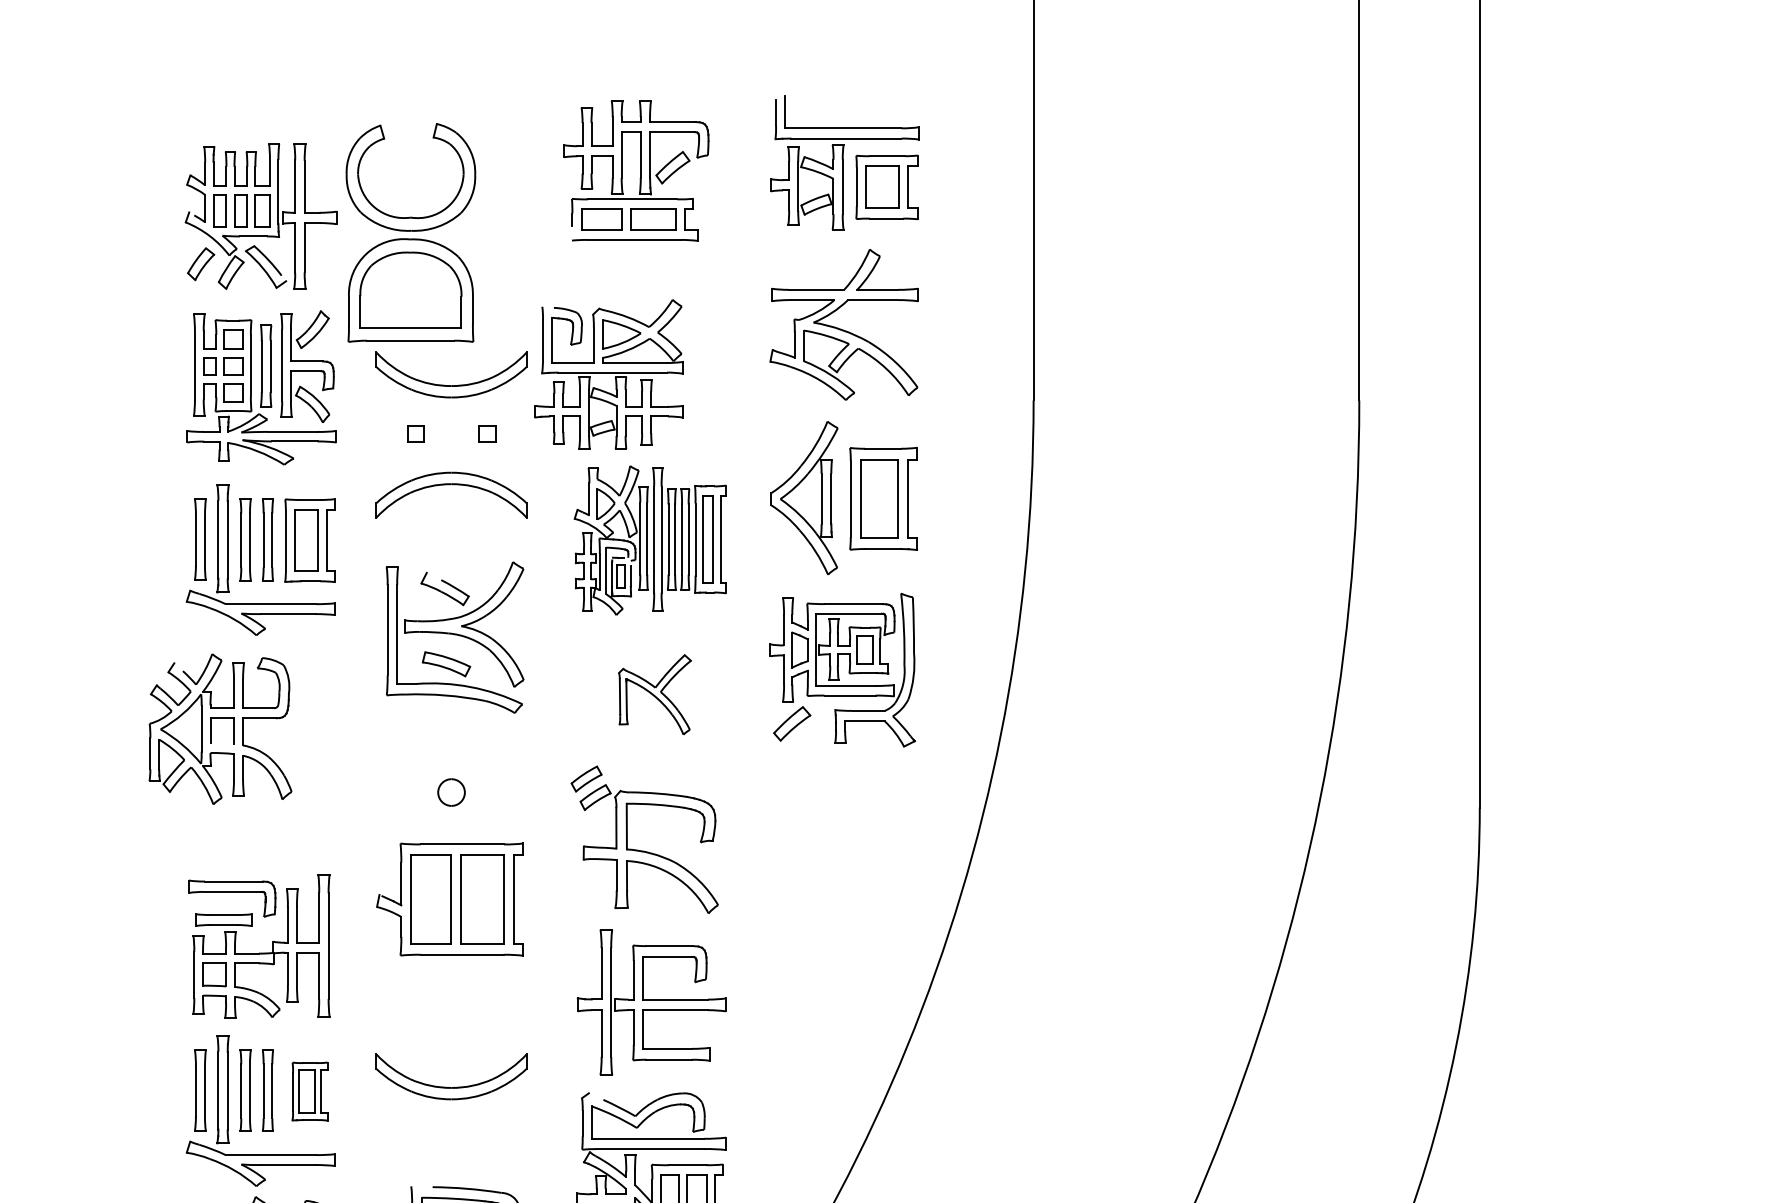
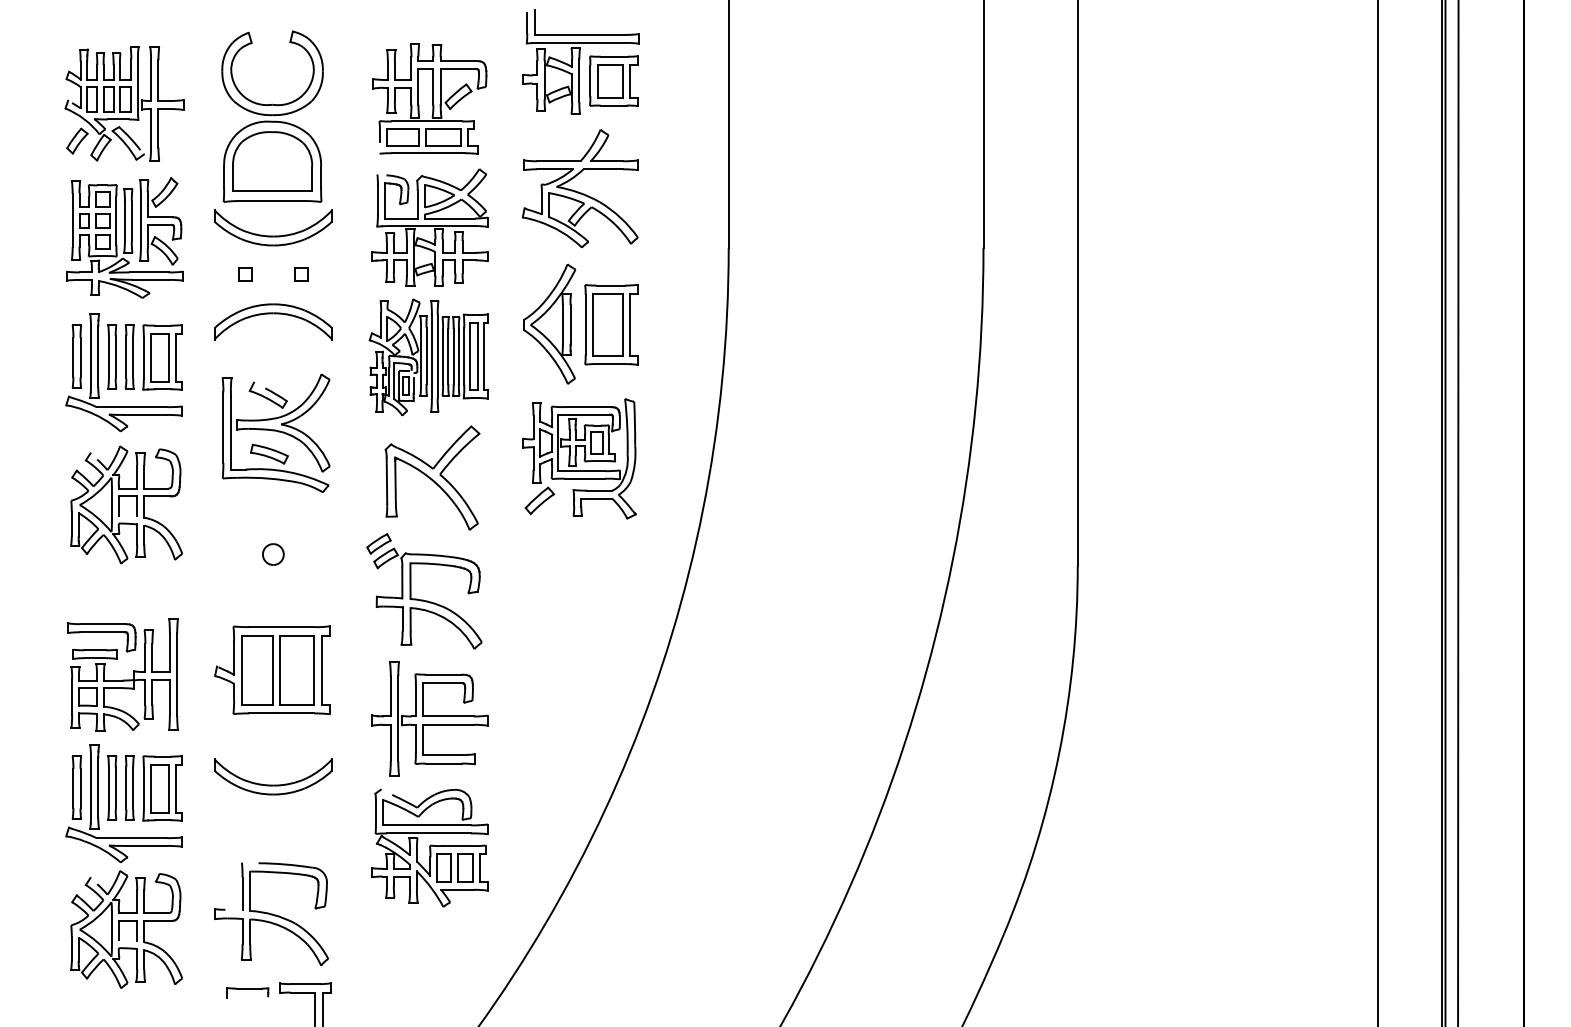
part: (635, 169) -> (429, 98), moved
part: (410, 232) -> (272, 116), moved
part: (608, 374) -> (429, 227), moved
part: (654, 694) -> (432, 477), size x1.67
part: (211, 728) -> (119, 504), moved
part: (450, 898) -> (272, 669), moved
part: (309, 1091) -> (162, 788), size x1.43

